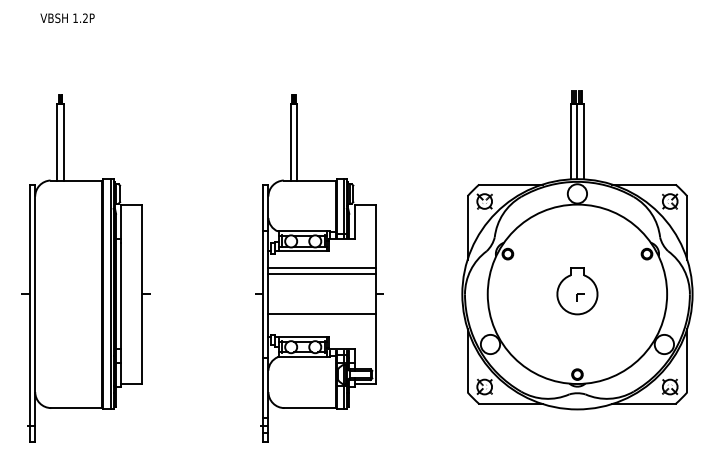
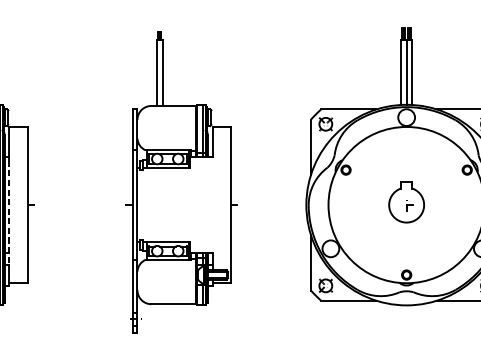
line: (321, 268) -> (183, 182), removed
line: (321, 274) -> (183, 187), removed
line: (121, 303) -> (9, 213), solid -> dashed
line: (321, 314) -> (183, 222), removed

